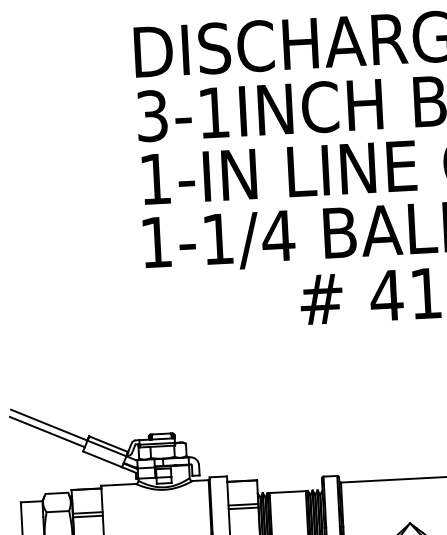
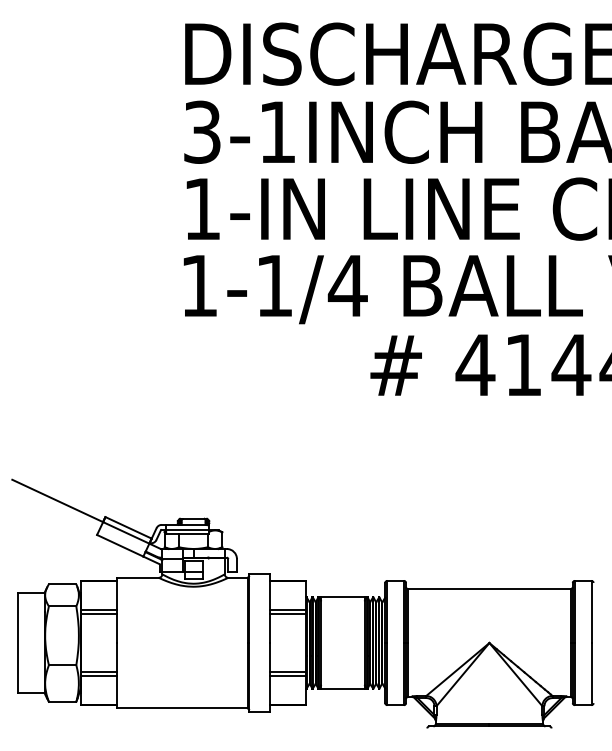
line: (46, 431) -> (54, 508), removed

